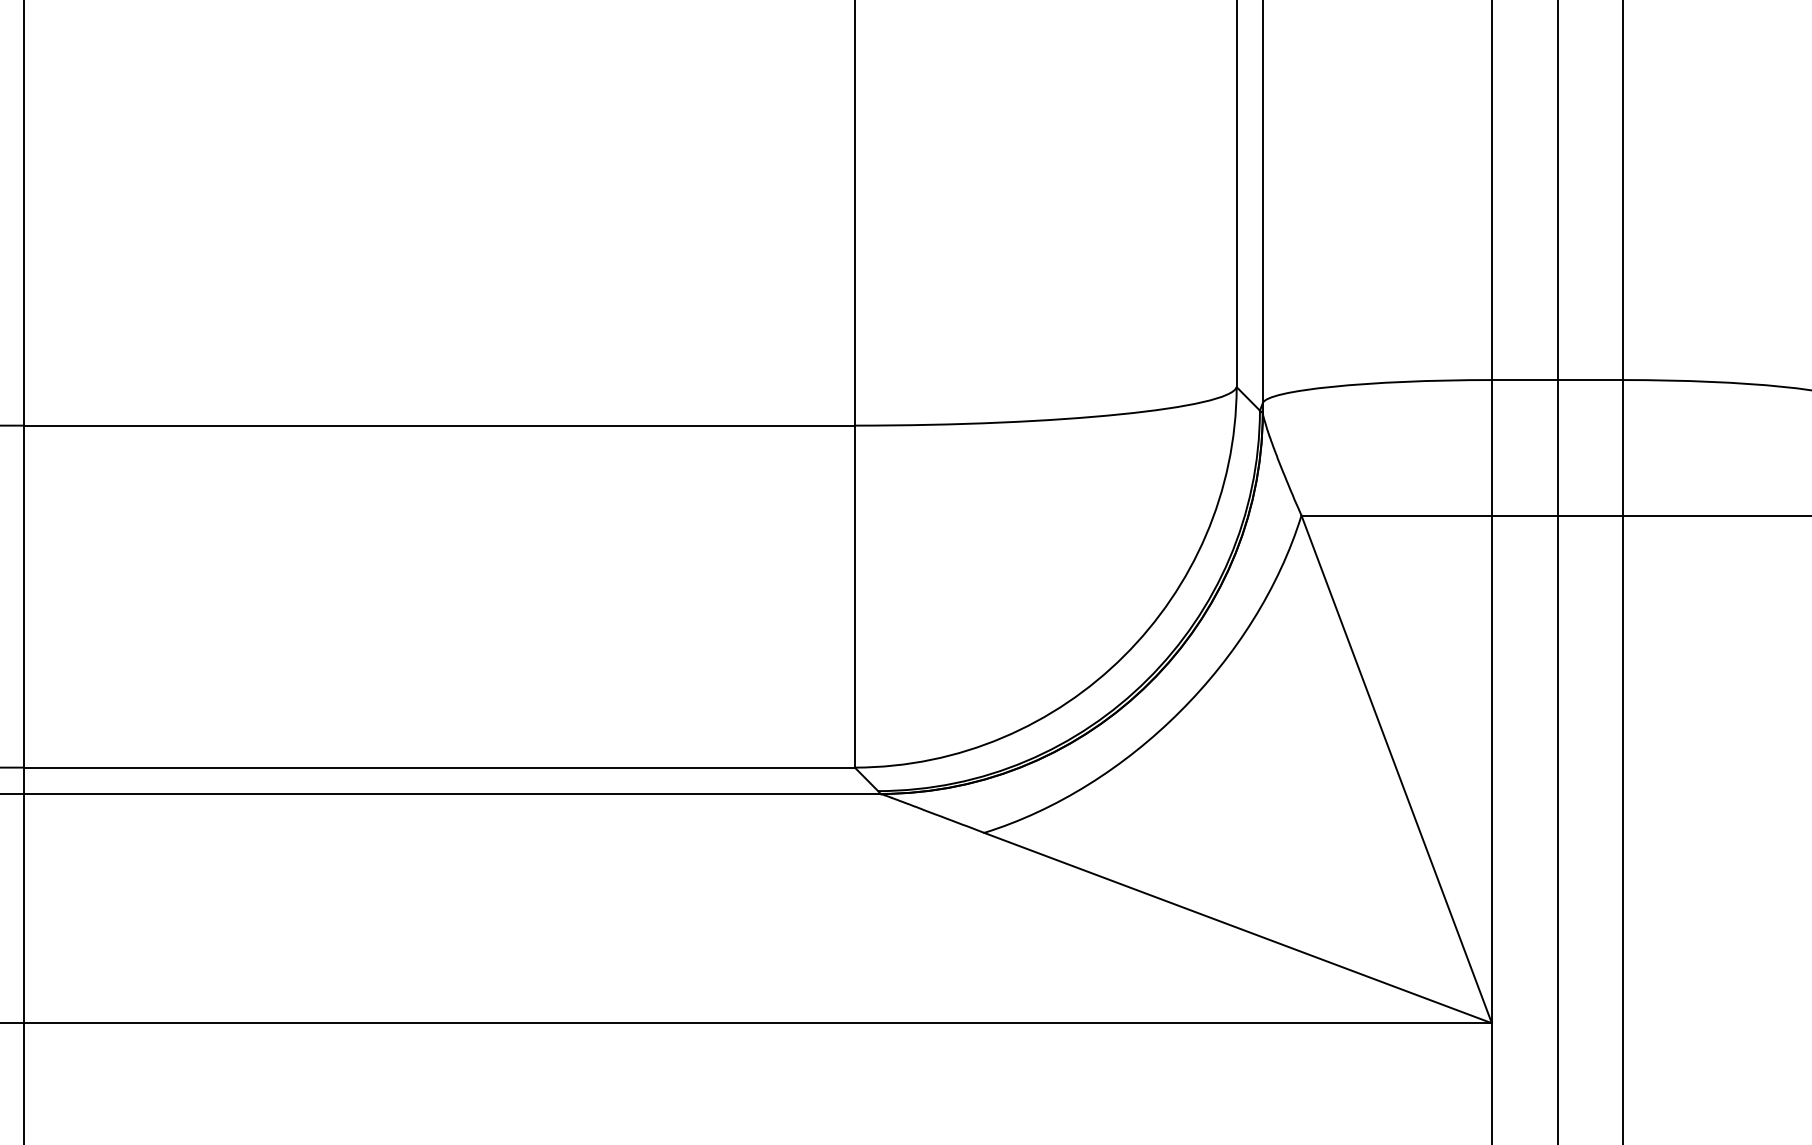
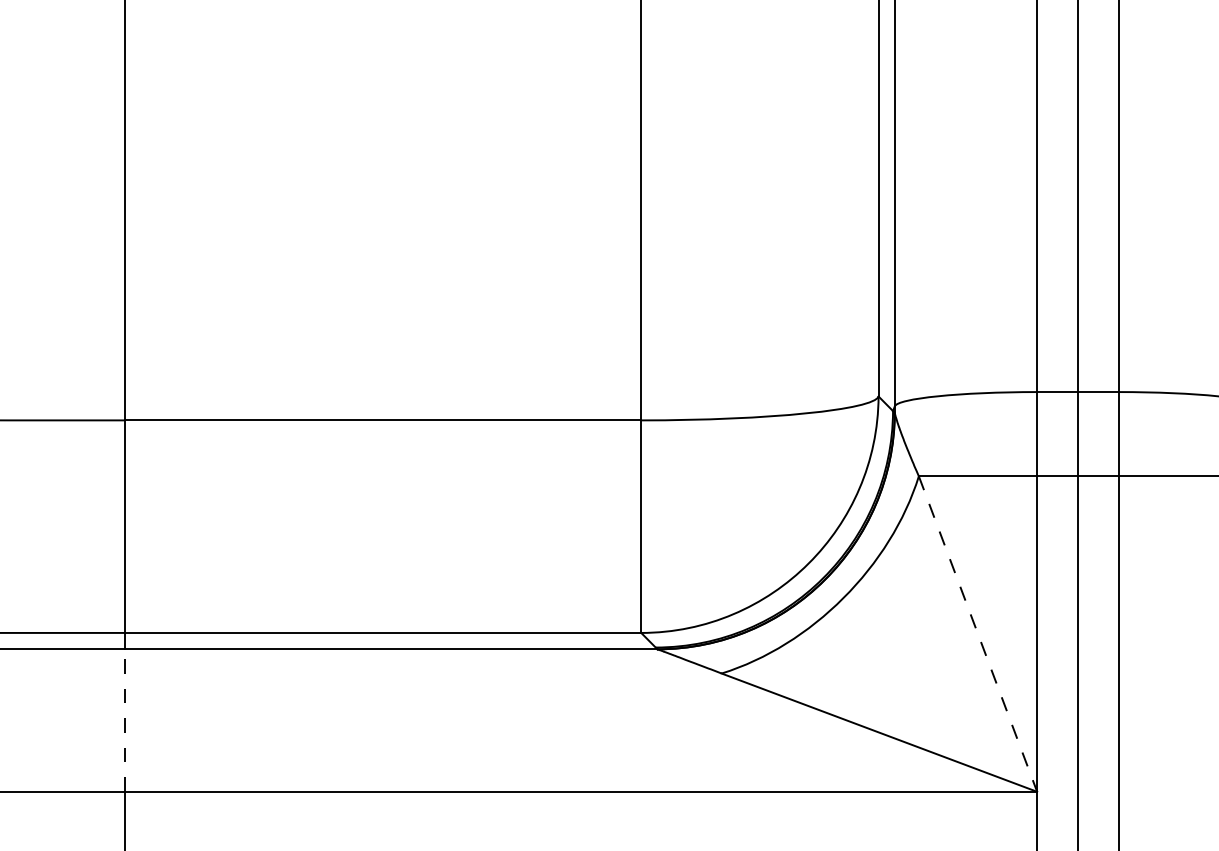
line: (1397, 770) -> (978, 634), solid -> dashed
line: (23, 908) -> (124, 720), solid -> dashed

